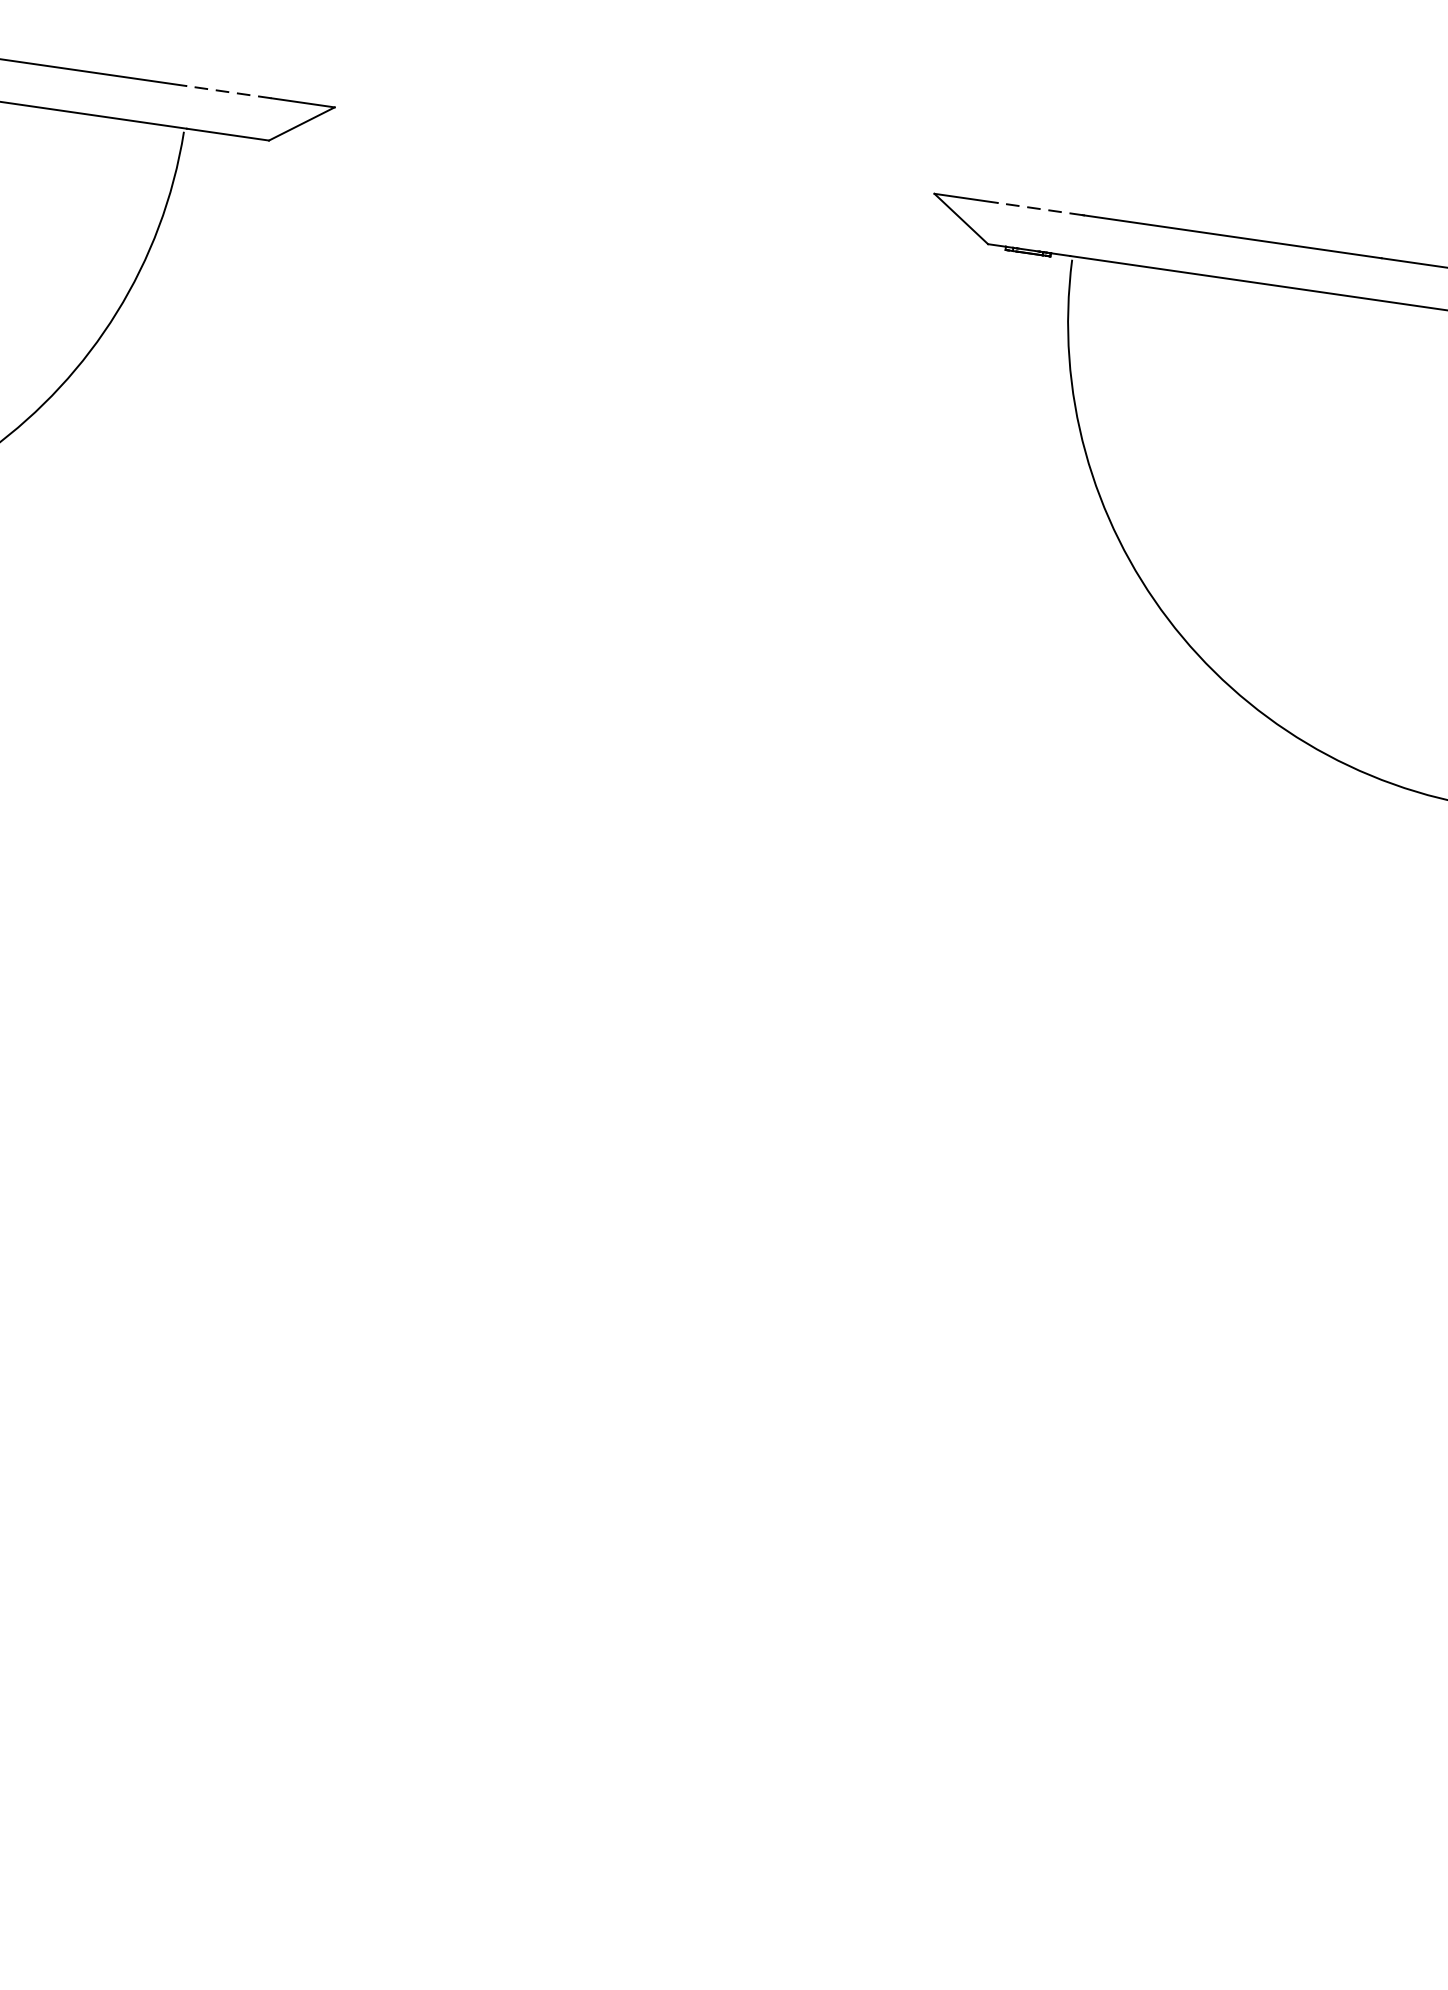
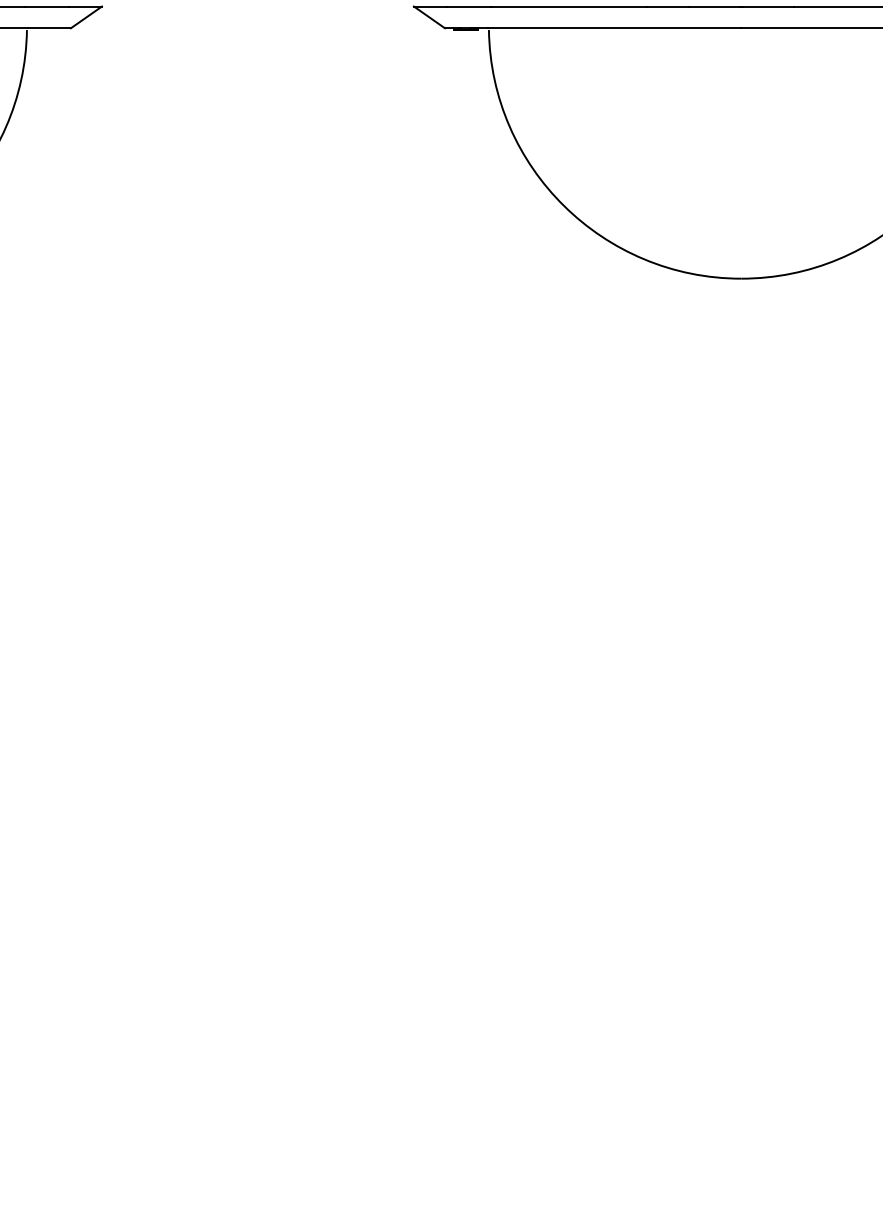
line: (228, 91) -> (46, 6), dashed -> solid
line: (1039, 208) -> (468, 6), dashed -> solid

